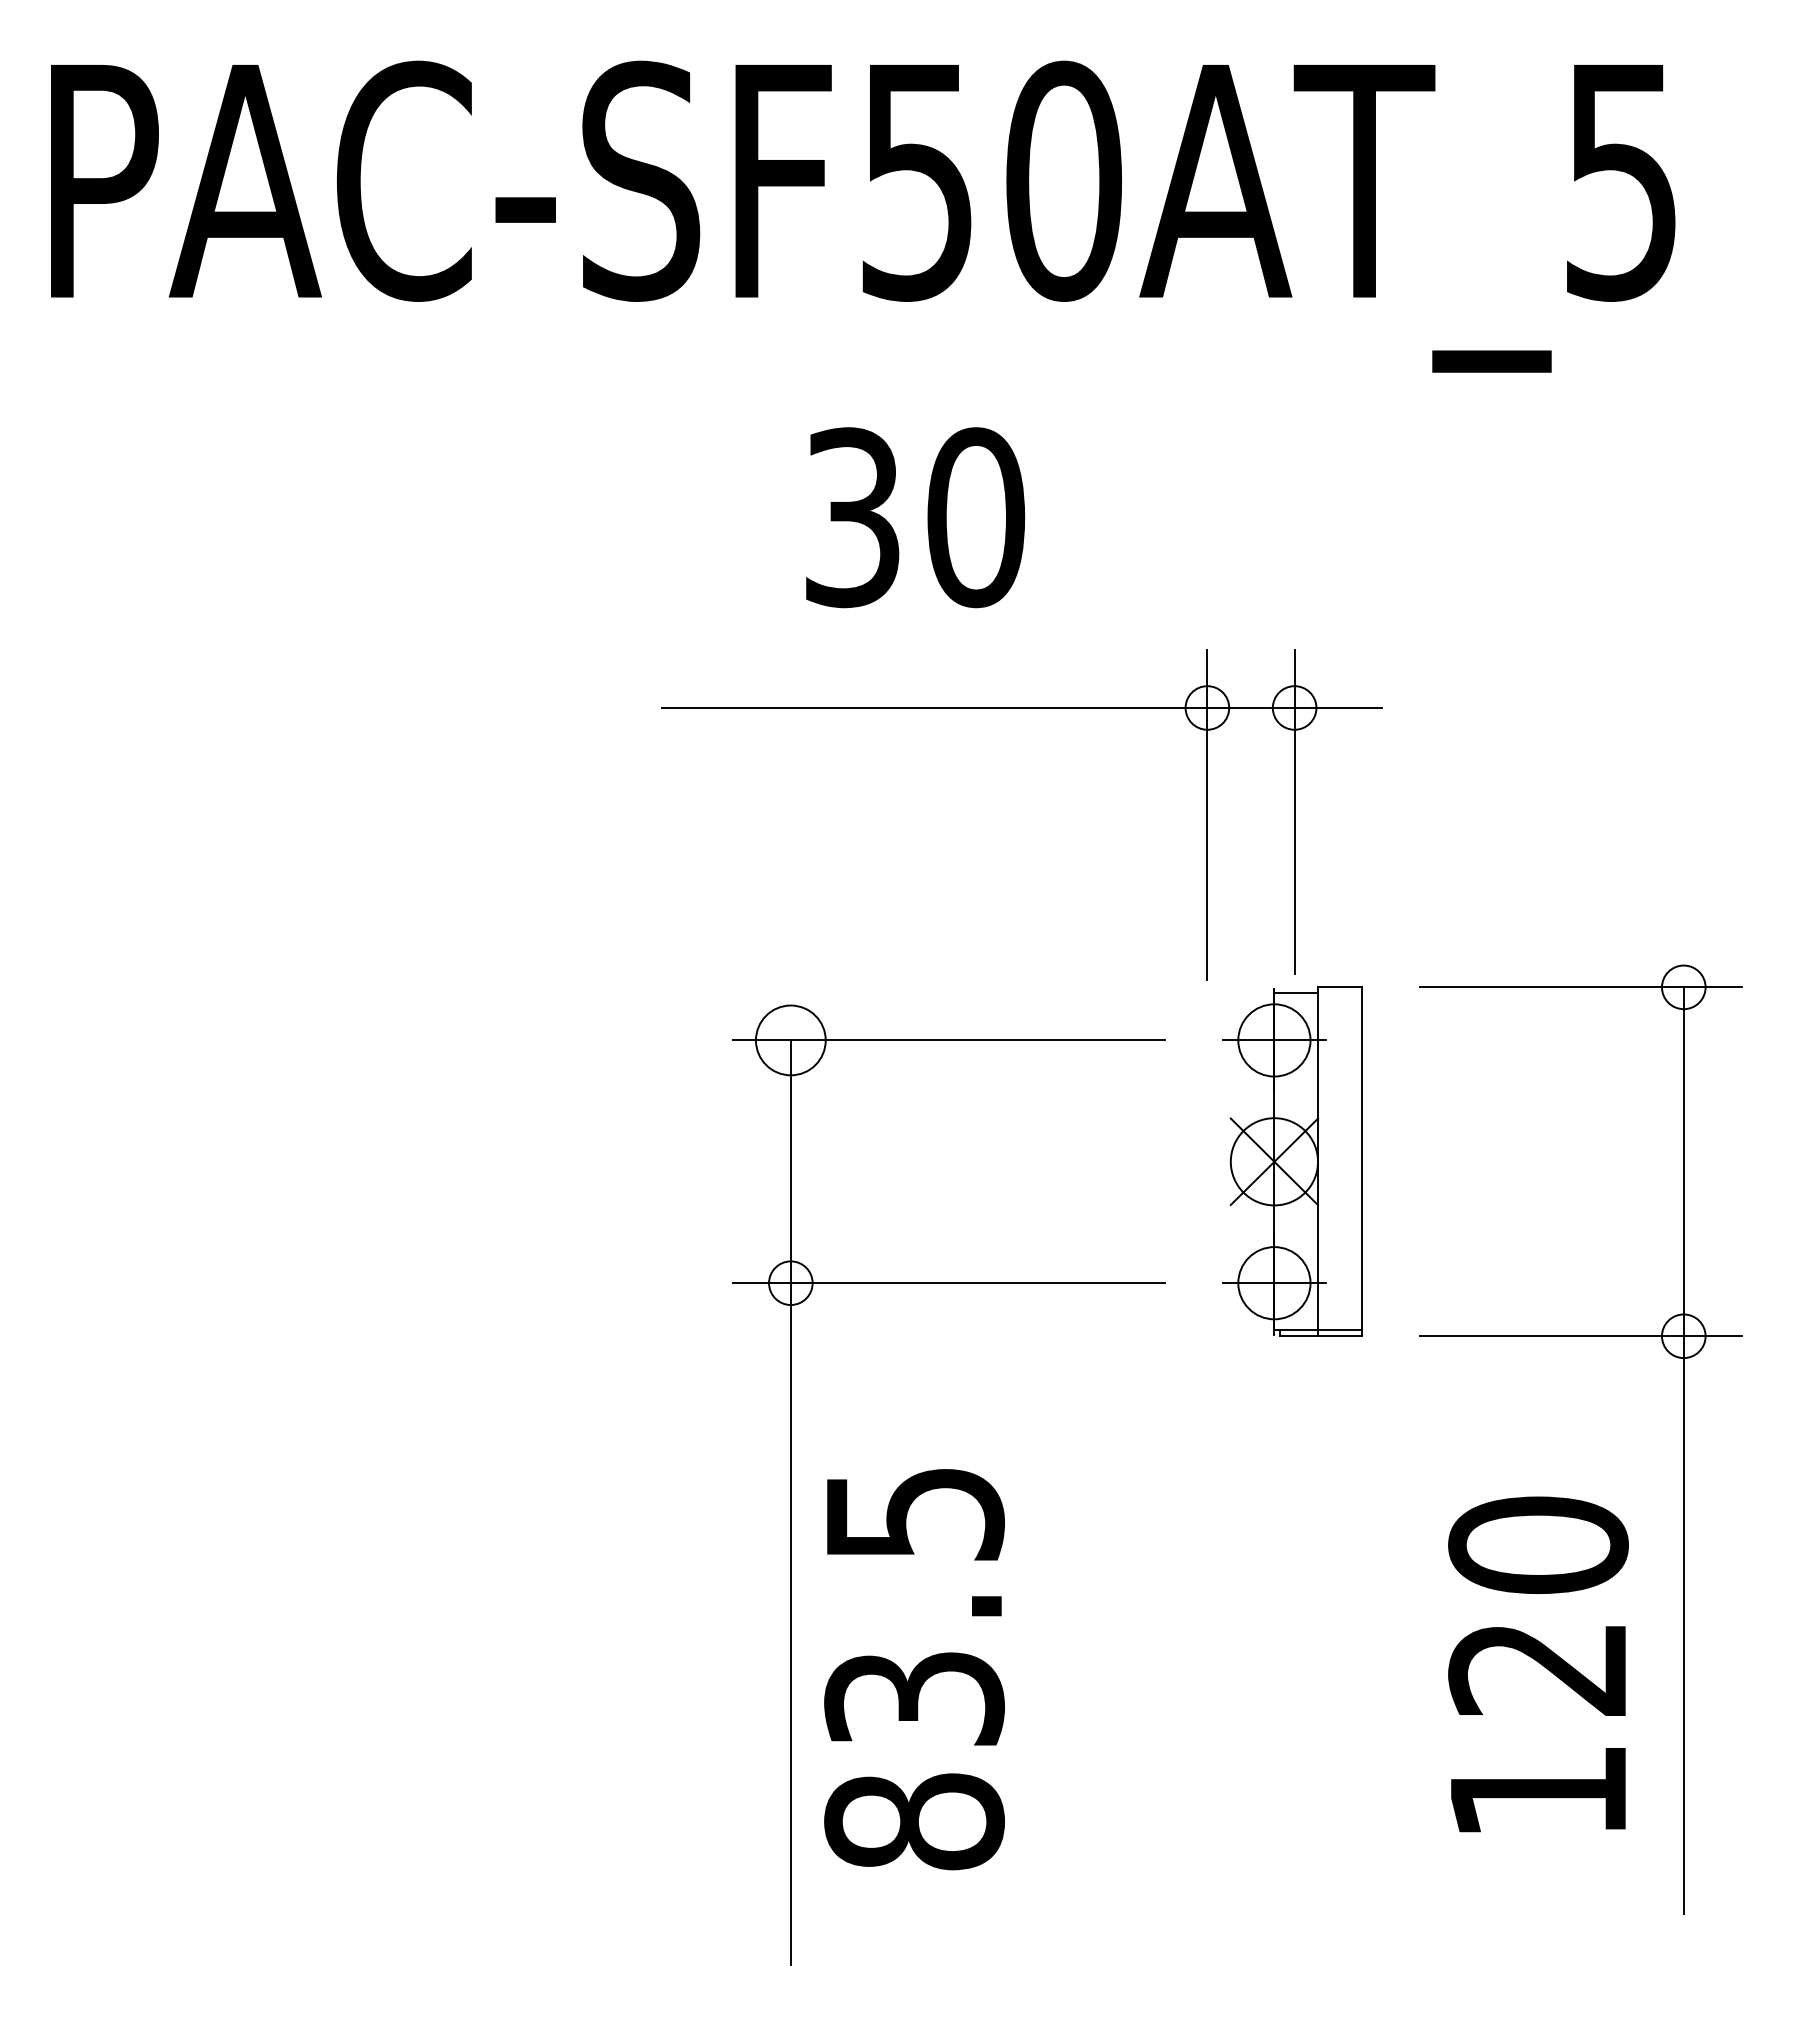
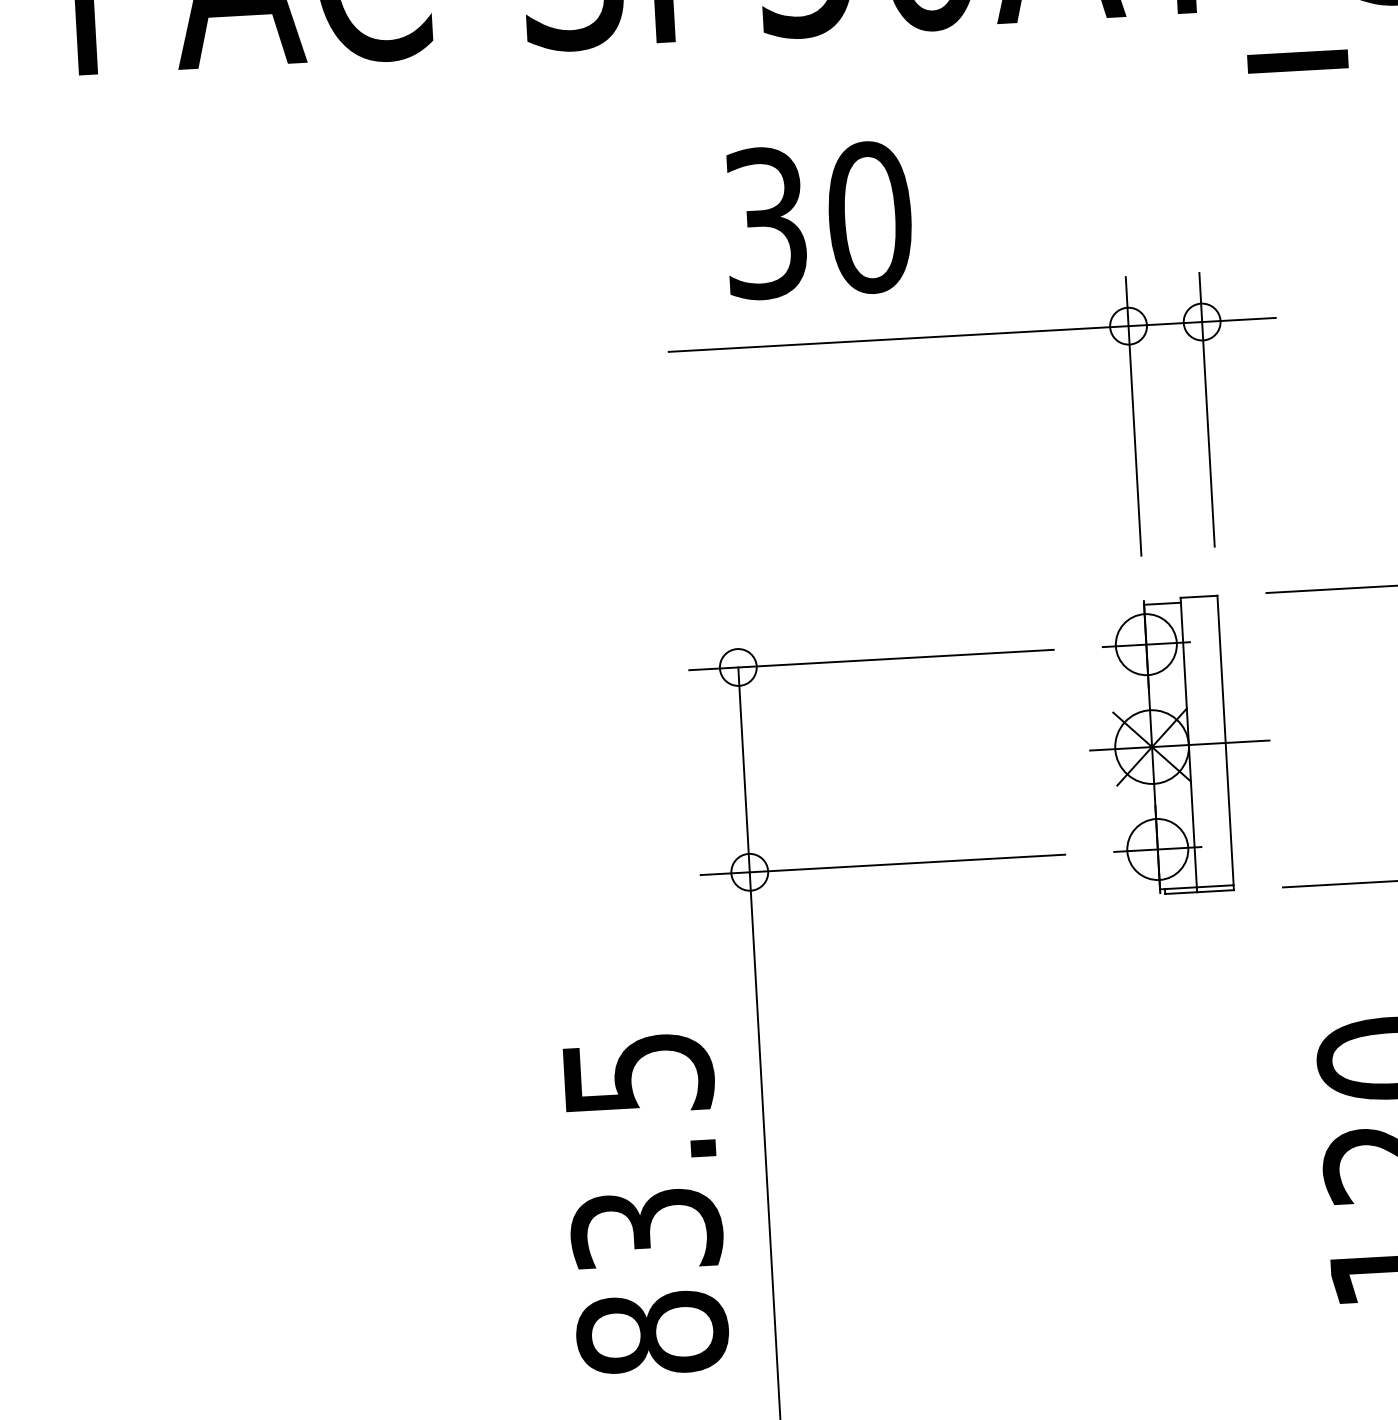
part: (1021, 708) -> (971, 335), moved
circle: (790, 1040) -> (738, 667), size x0.62
line: (1306, 1161) -> (1179, 745), added
text: (914, 1669) -> (645, 1205), moved

